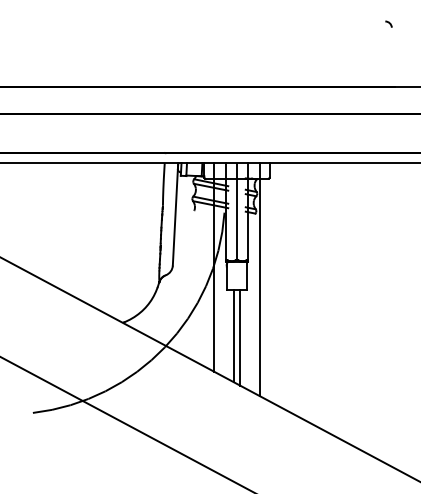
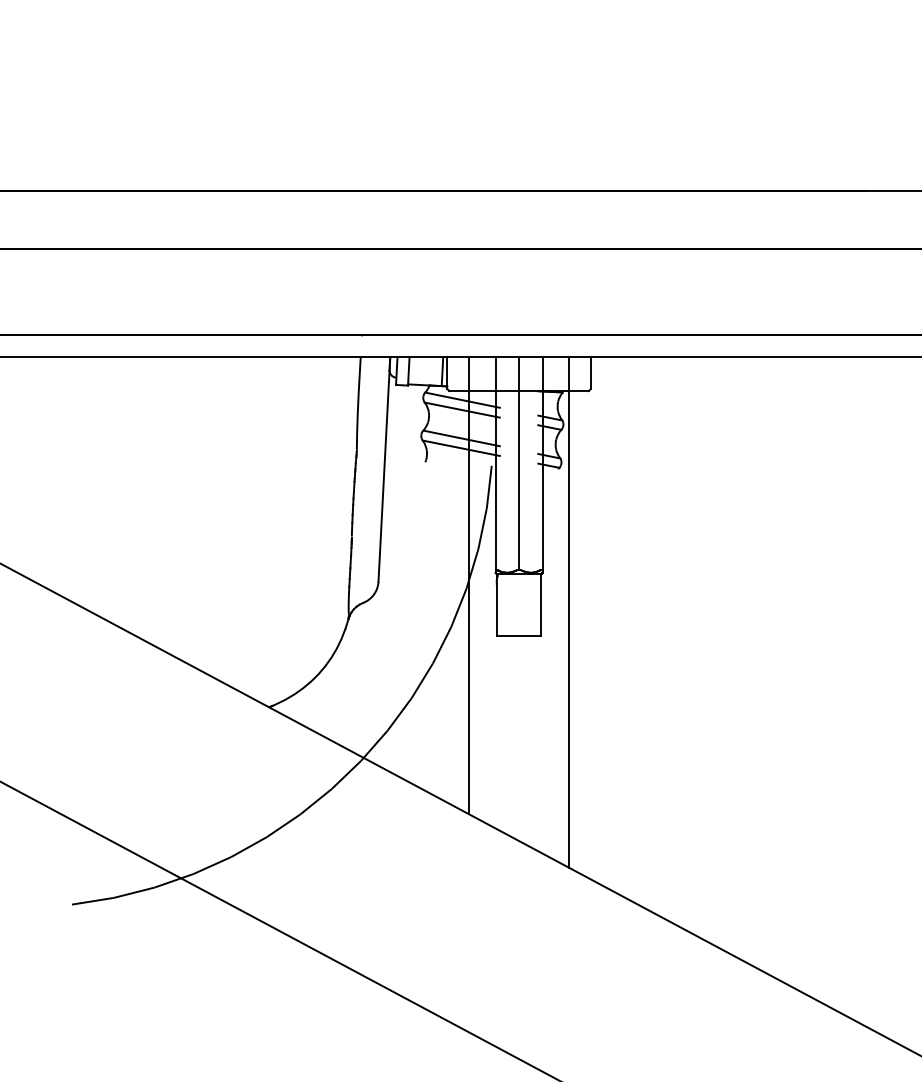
arc: (388, 23) -> (851, 51), removed
line: (233, 336) -> (511, 737), removed
line: (240, 337) -> (526, 739), removed

